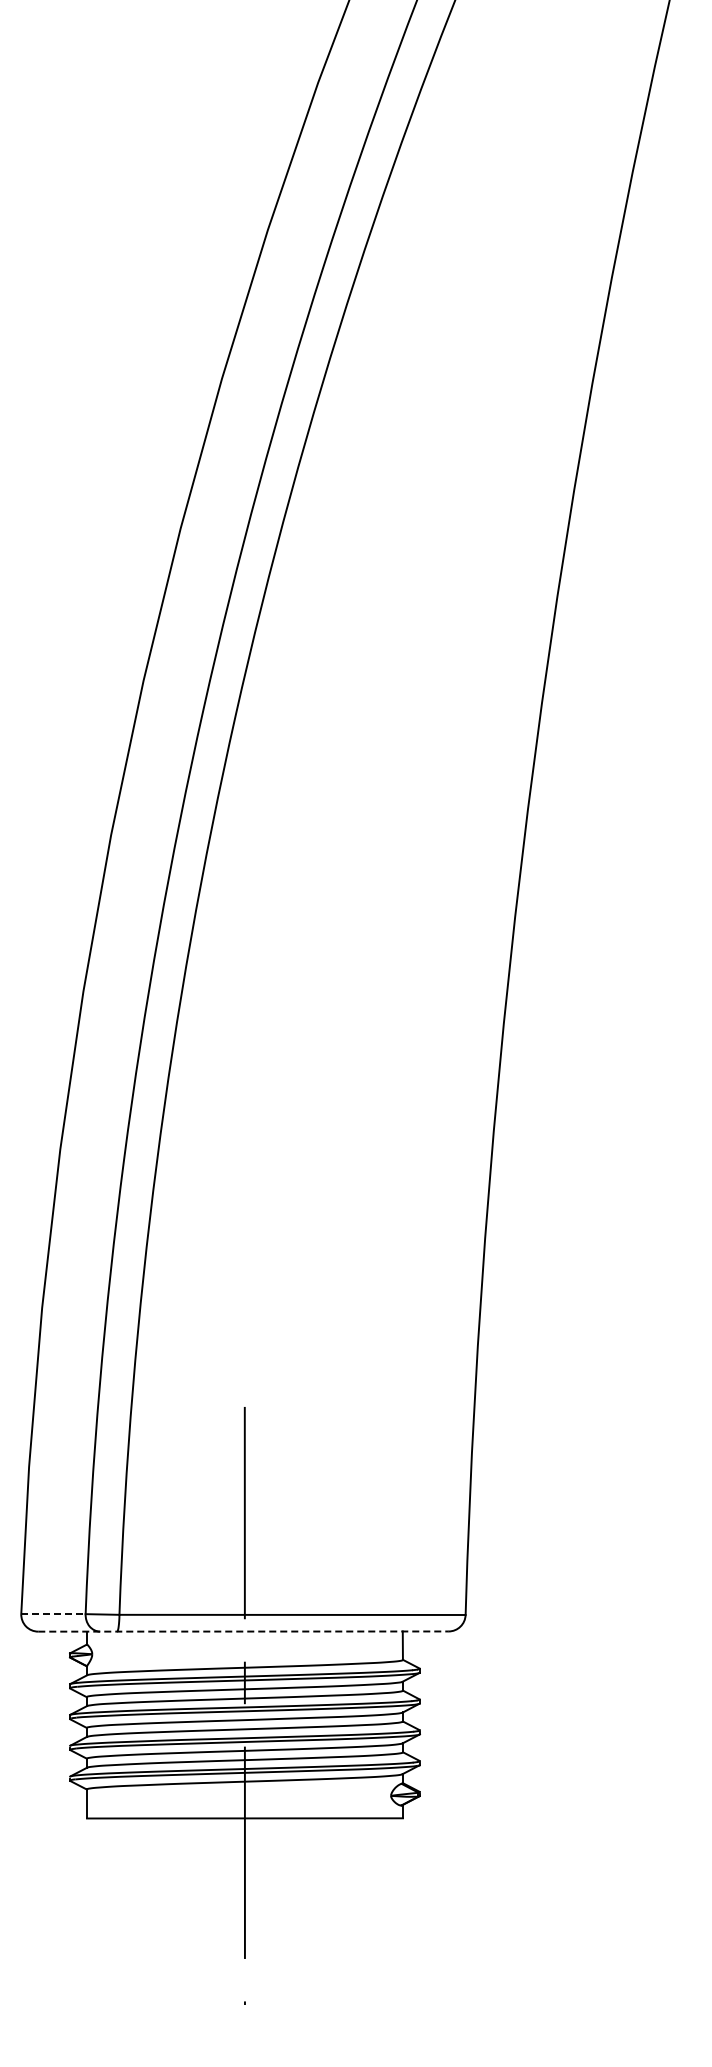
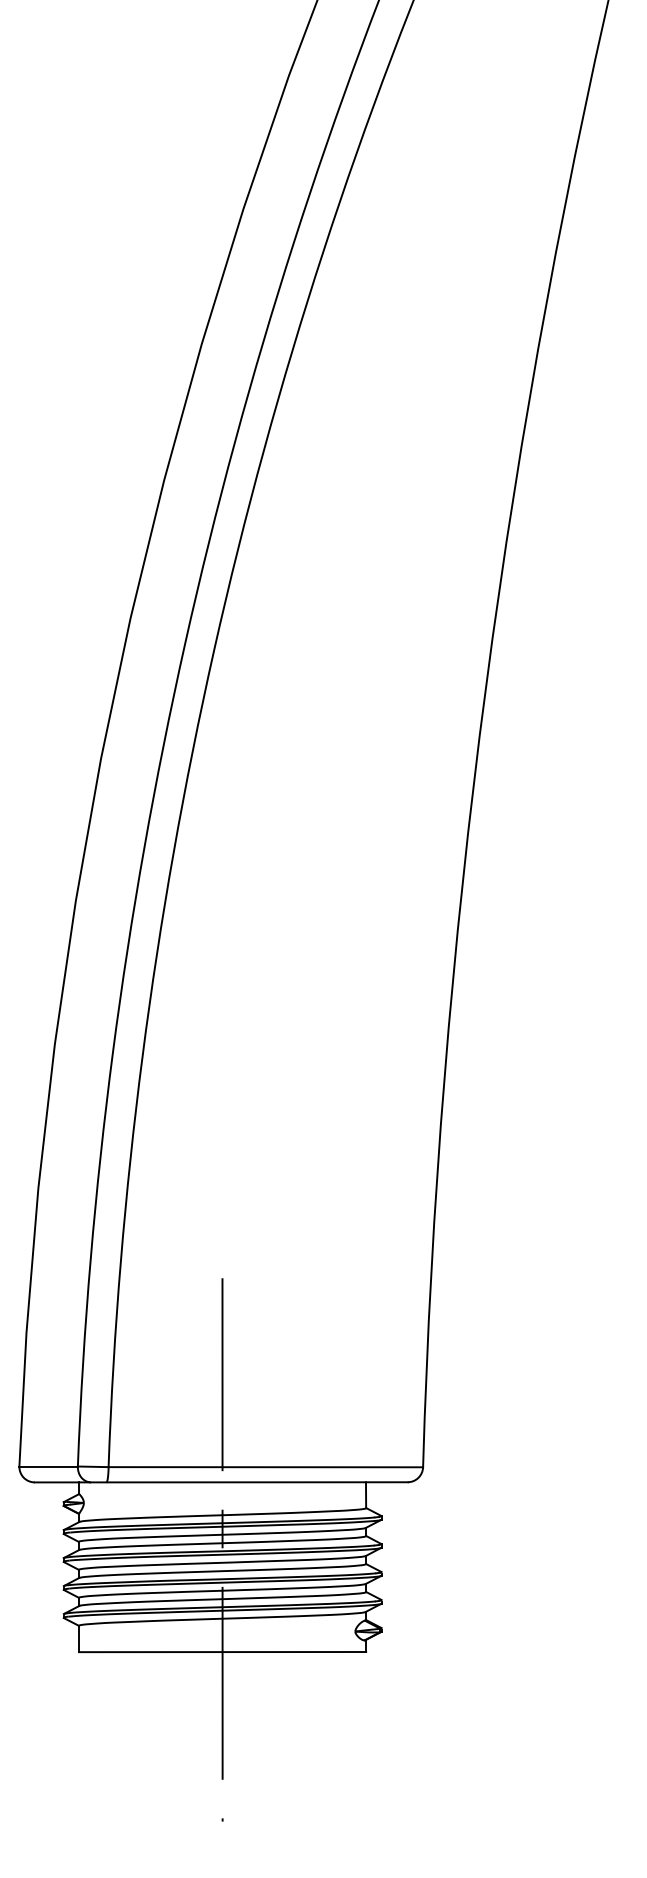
line: (53, 1614) -> (48, 1466), dashed -> solid
line: (244, 1631) -> (222, 1482), dashed -> solid

